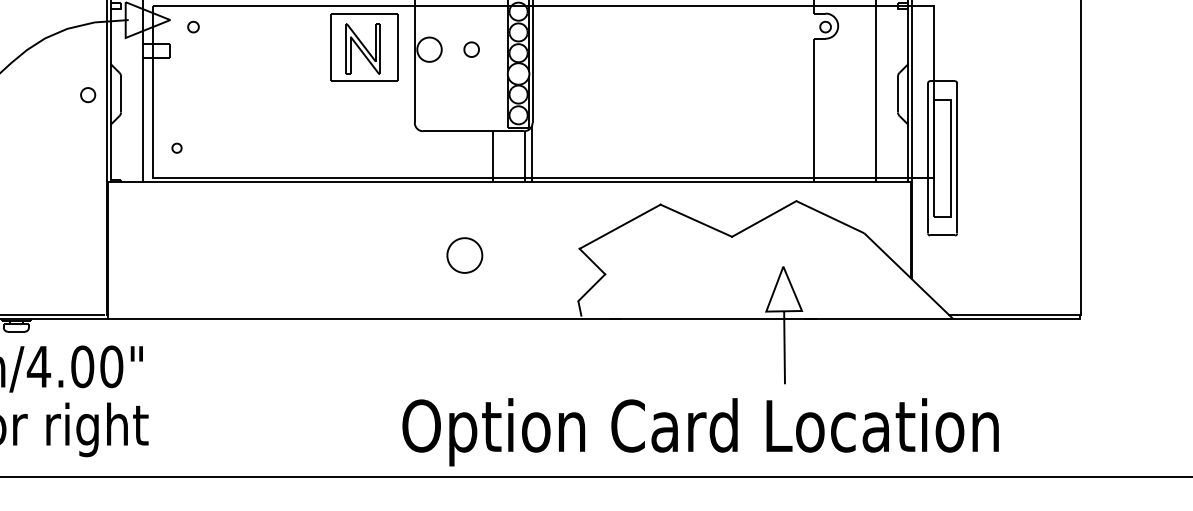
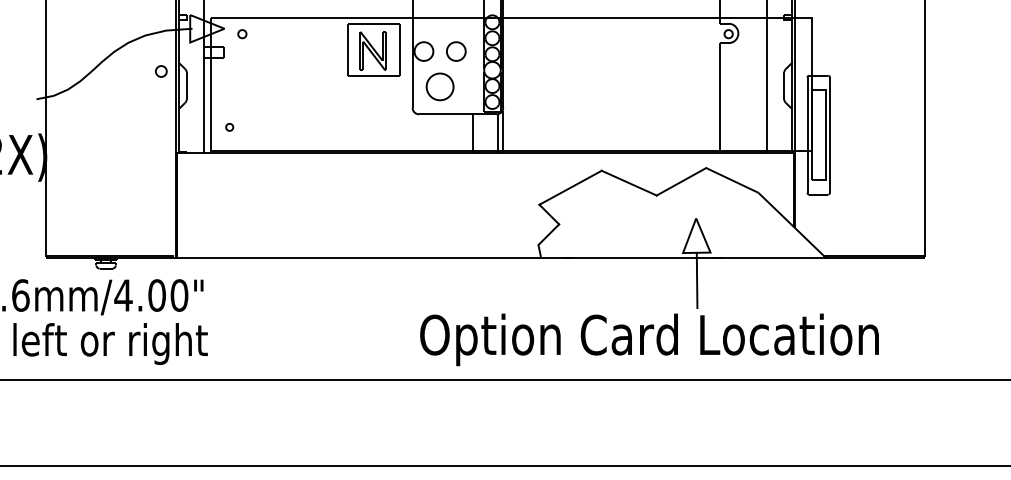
part: (471, 49) -> (456, 51), size x1.67
part: (88, 95) -> (161, 71), moved
part: (464, 254) -> (439, 86), moved
text: (700, 431) -> (649, 339), moved

